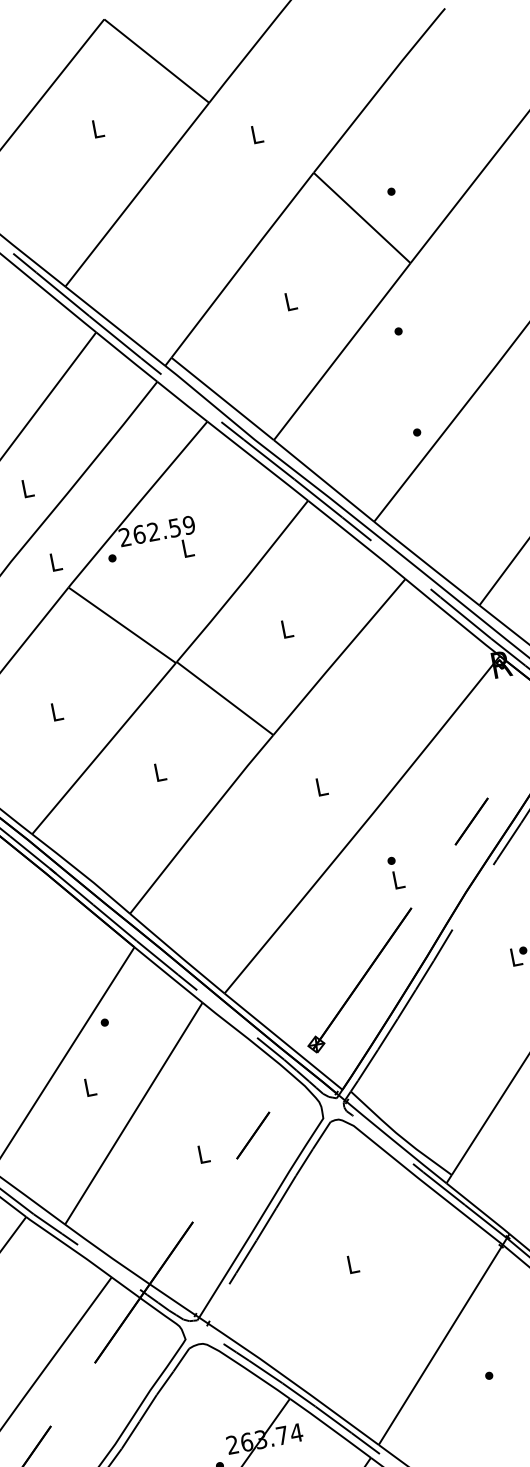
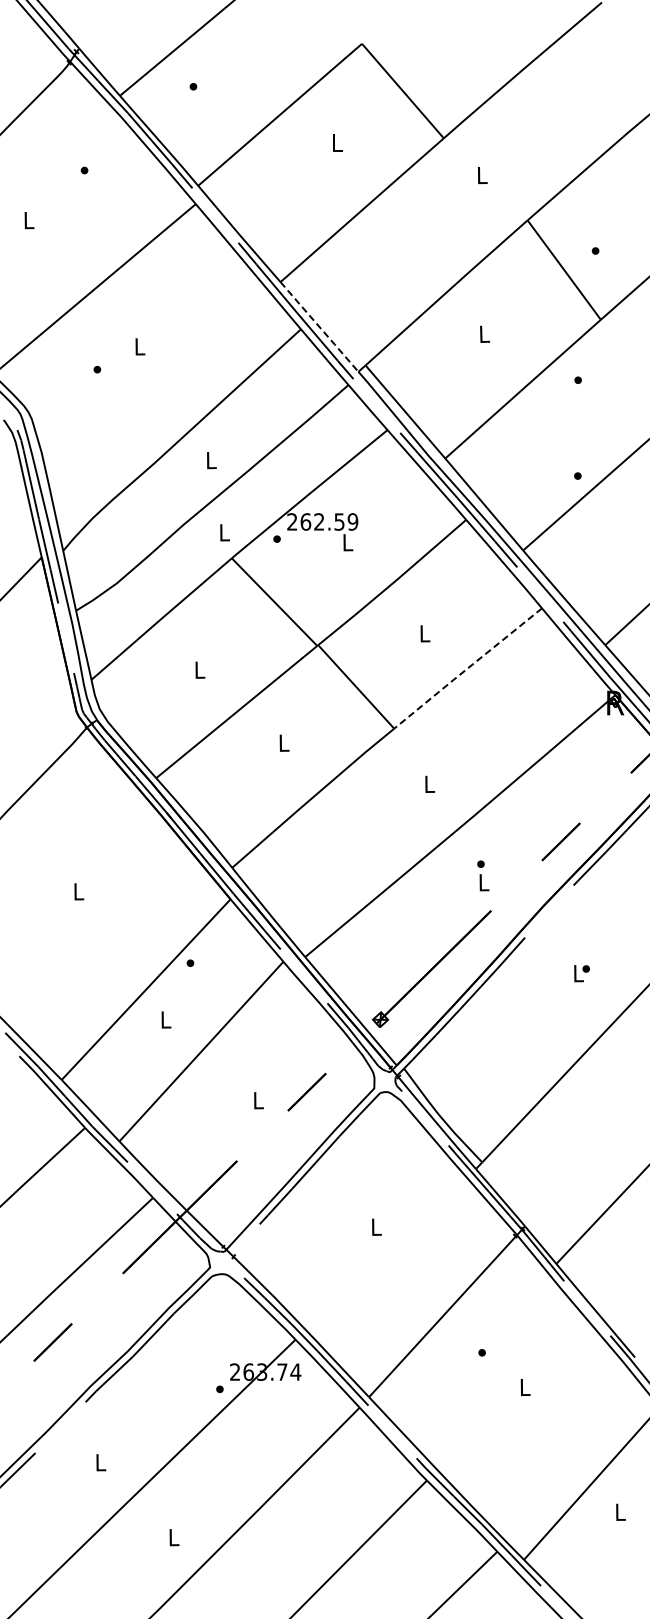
line: (115, 326) -> (319, 327), solid -> dashed
line: (338, 657) -> (467, 668), solid -> dashed

